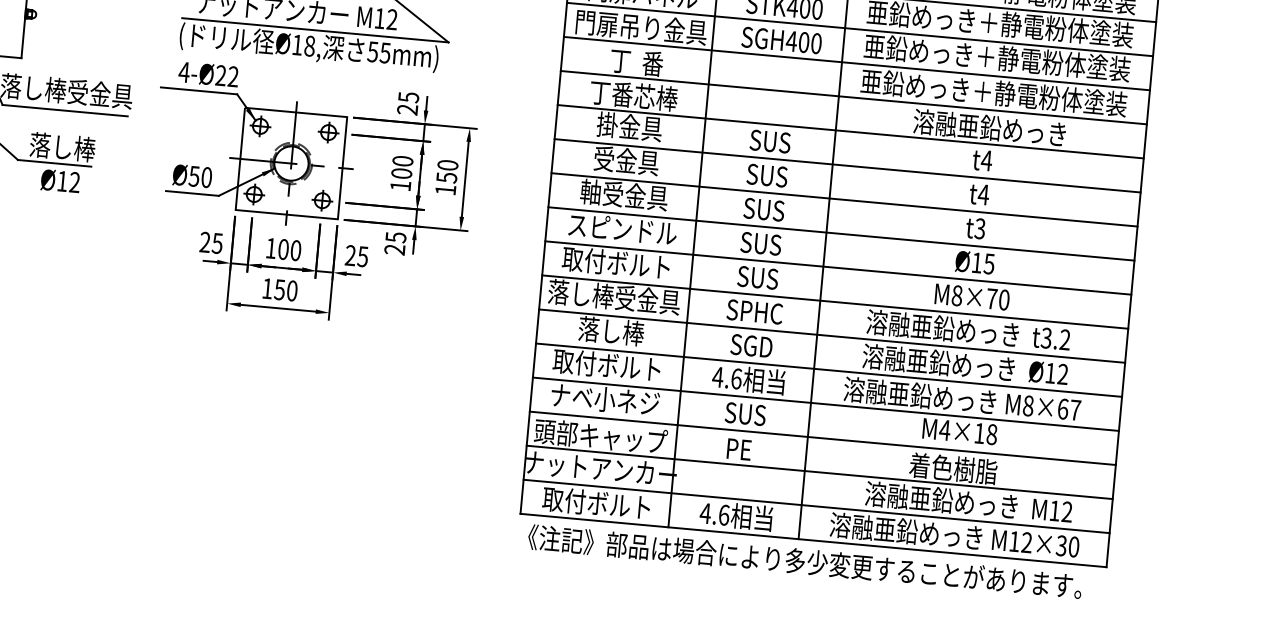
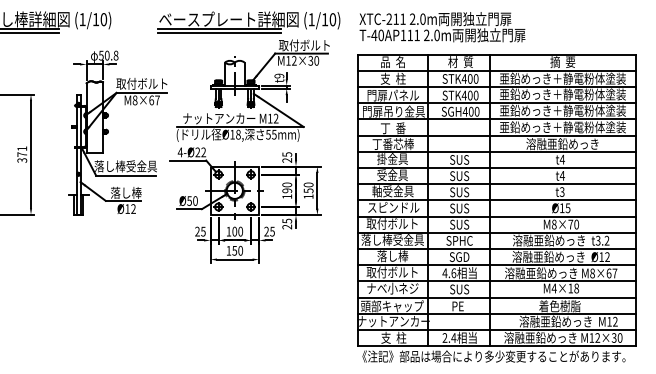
text: (402, 172) -> (287, 190), 100 -> 190
text: (595, 502) -> (392, 337), 取付ボルト -> 支  柱
text: (715, 513) -> (449, 337), 4.6 -> 2.4

